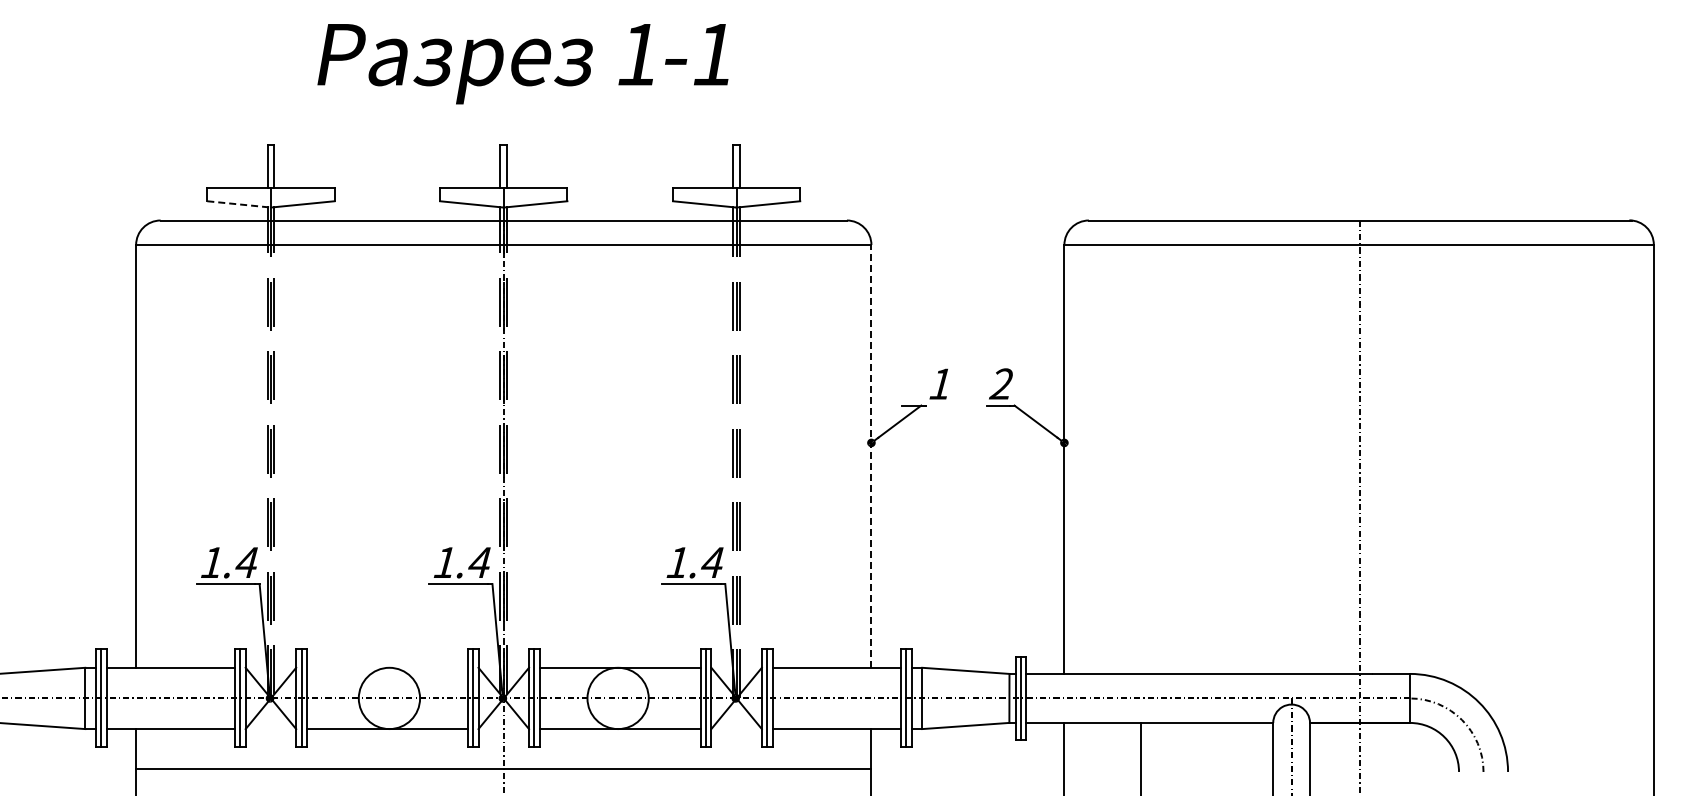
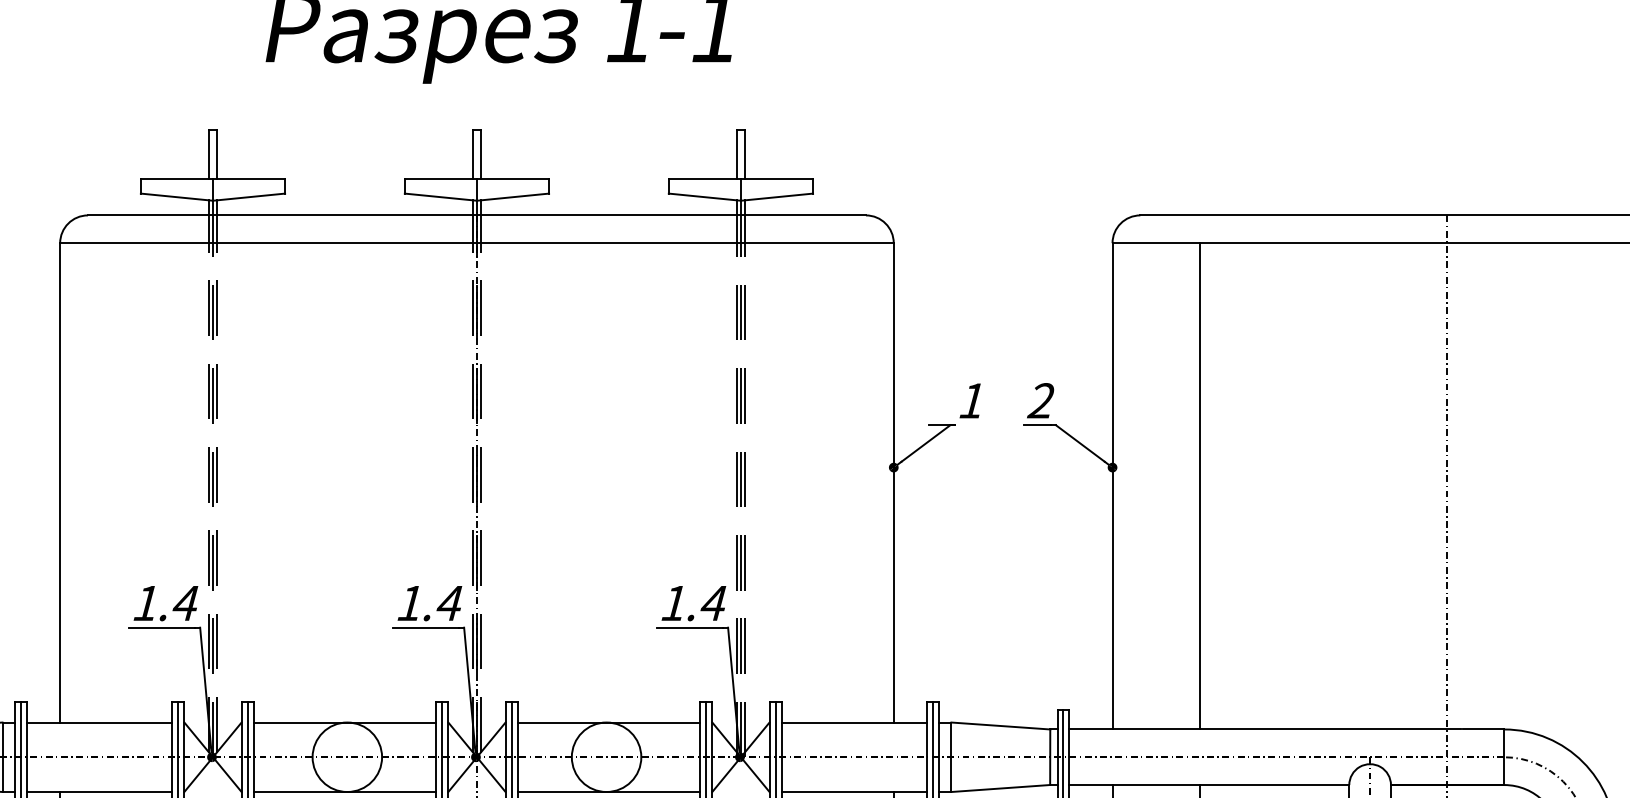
line: (239, 204) -> (177, 197), dashed -> solid
line: (871, 455) -> (893, 481), dashed -> solid
line: (1141, 459) -> (1199, 486), added
line: (386, 667) -> (344, 722), added

